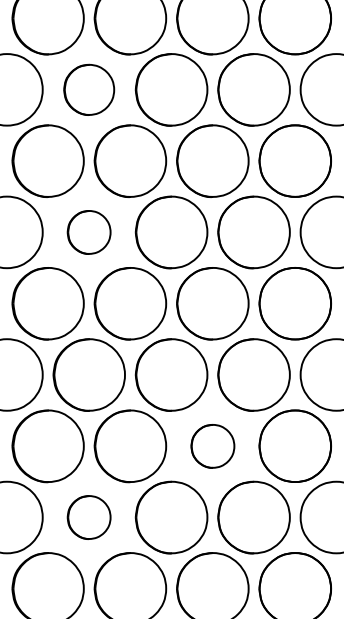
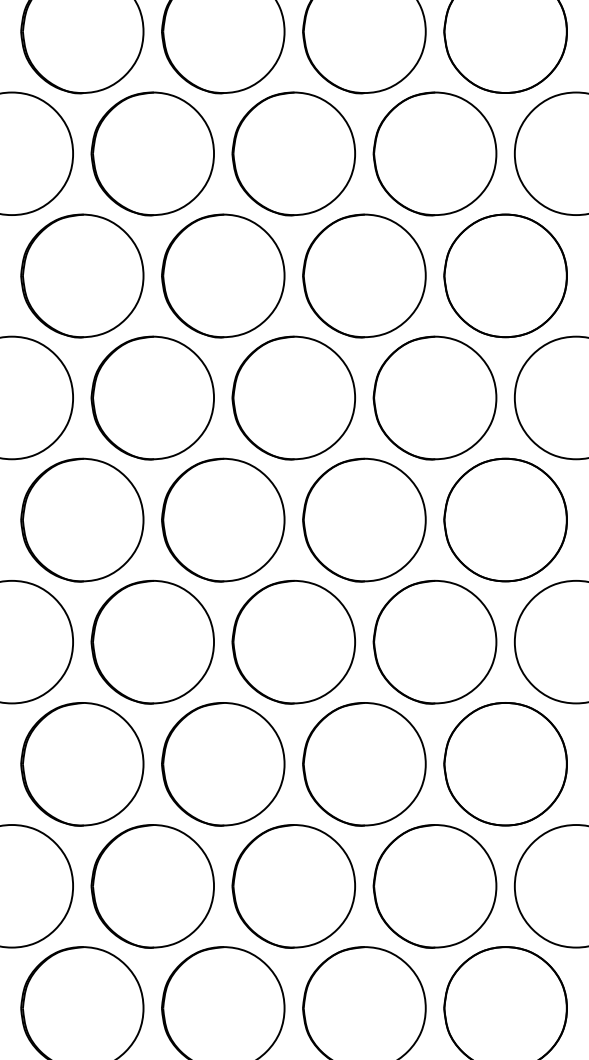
part: (88, 89) -> (151, 153), size x1.43
part: (88, 232) -> (151, 398), size x1.67
part: (212, 446) -> (363, 764), size x1.67
part: (88, 517) -> (151, 886), size x1.67

